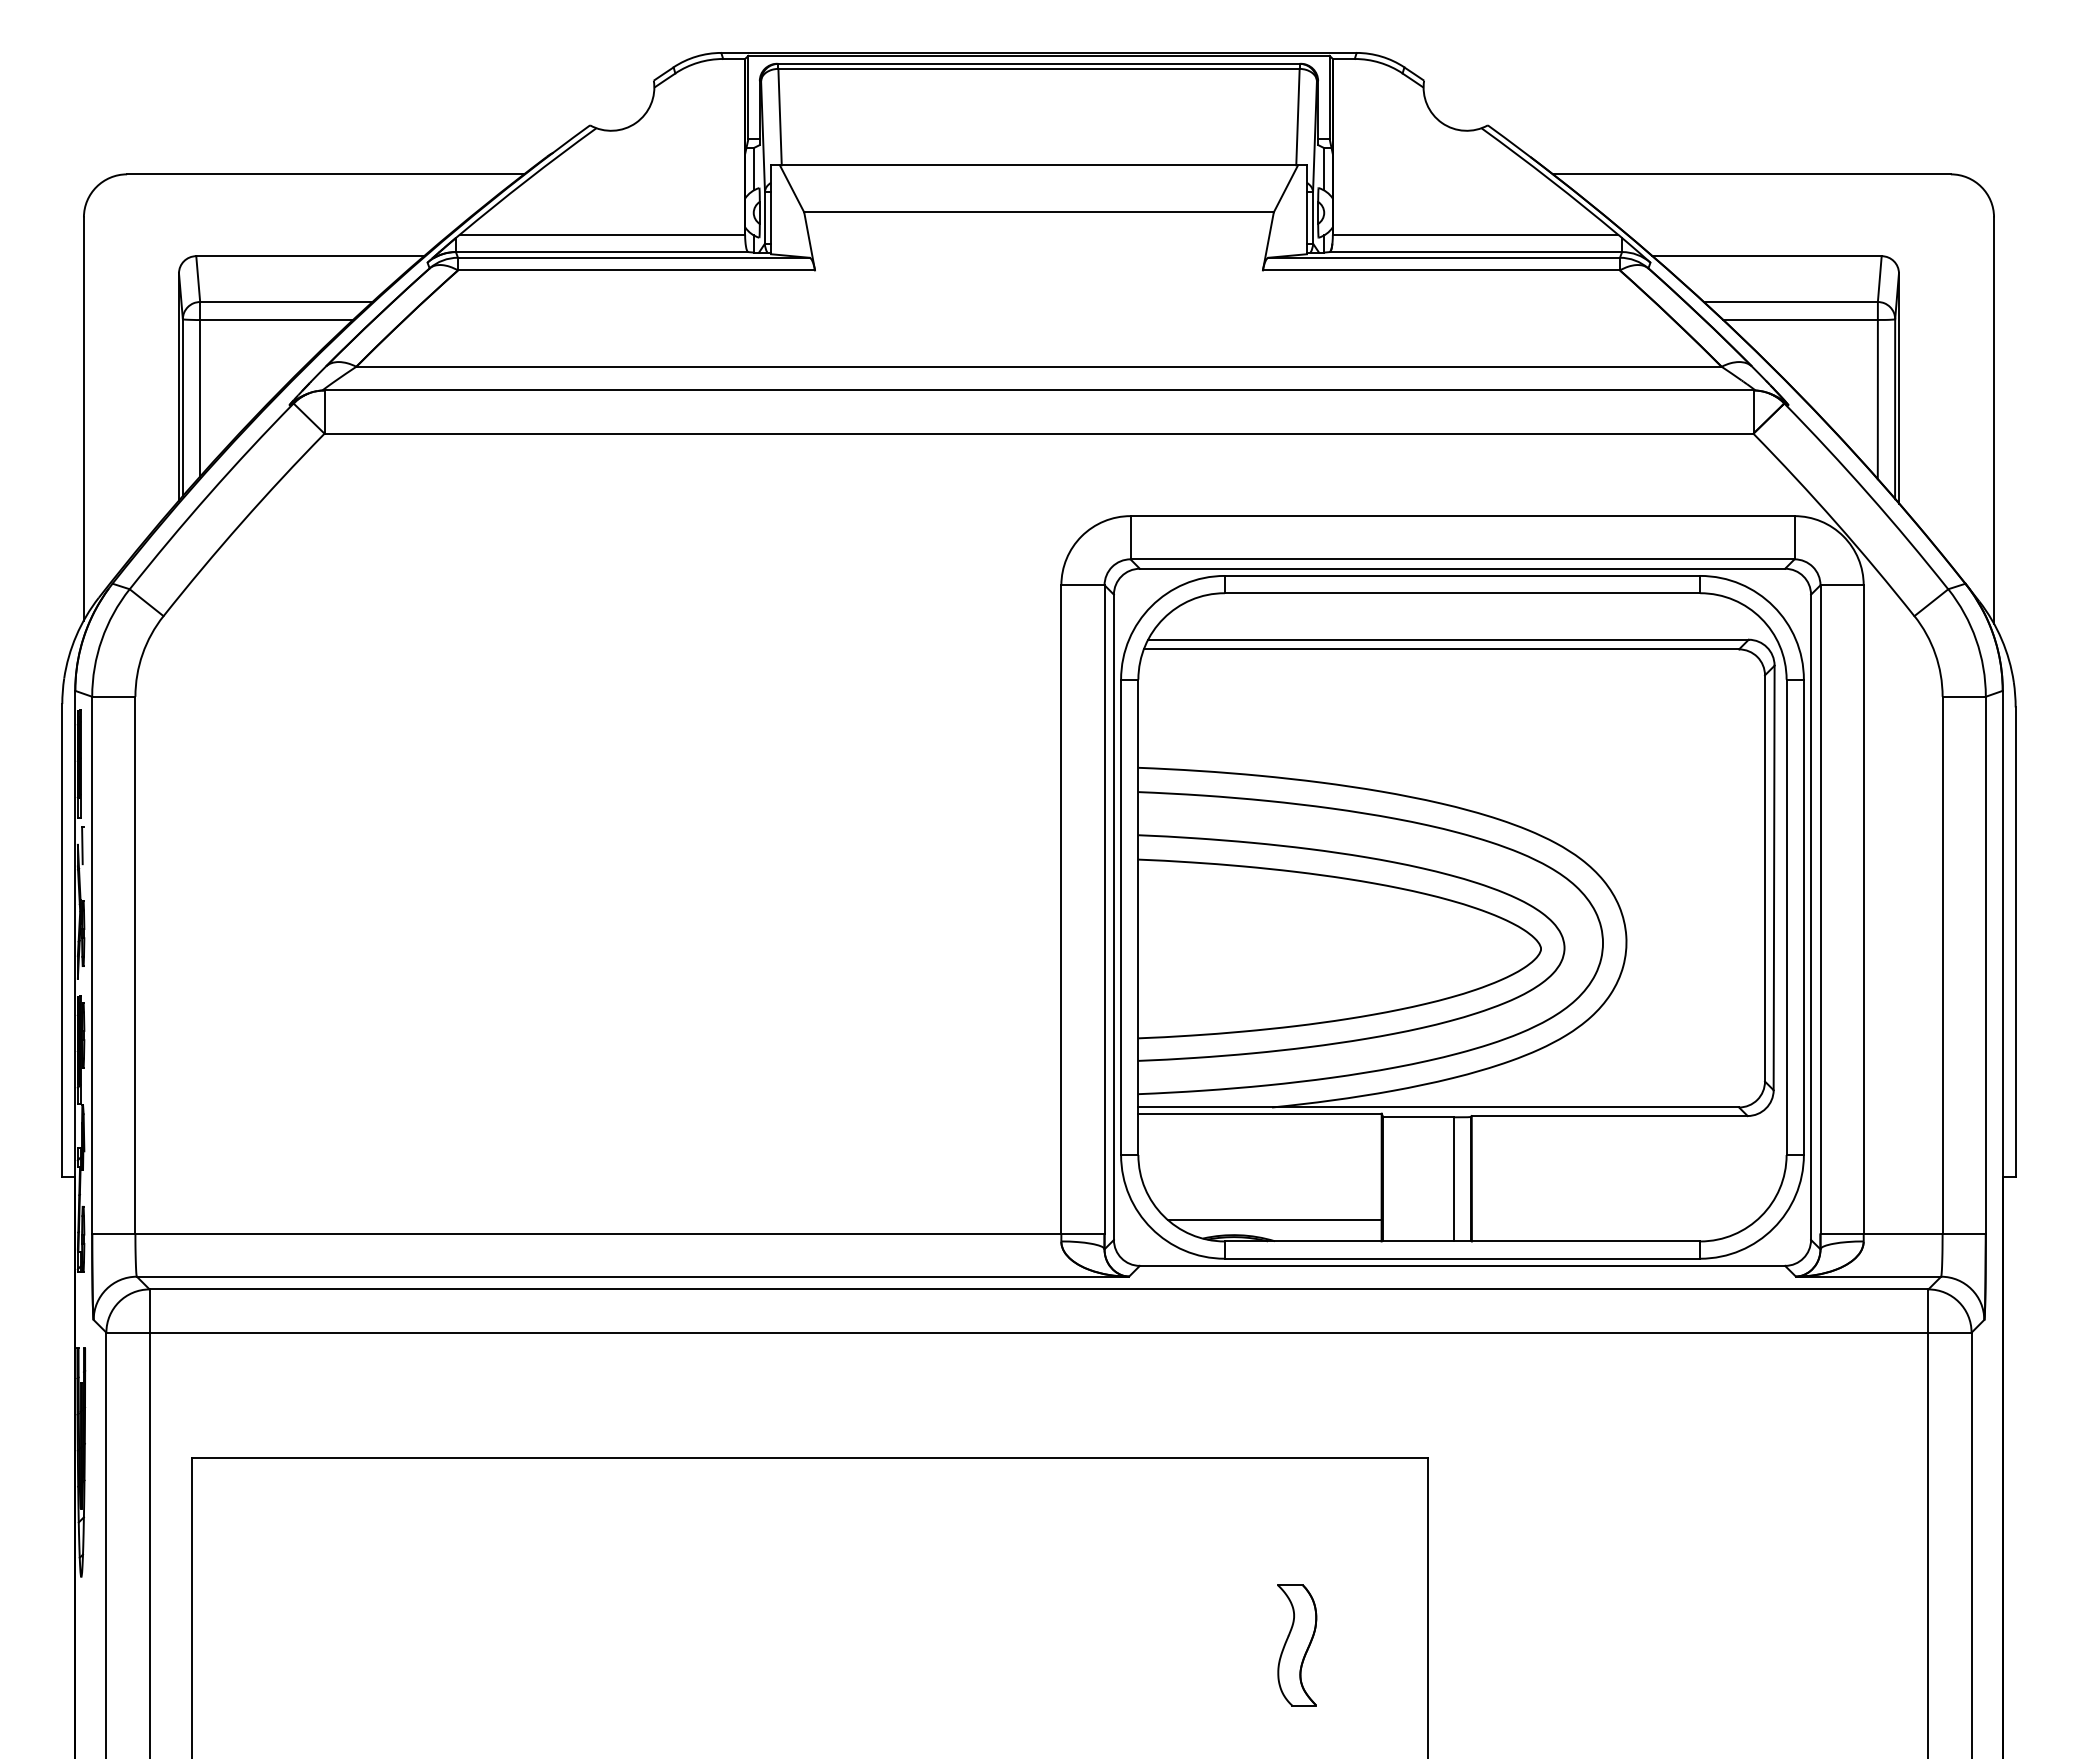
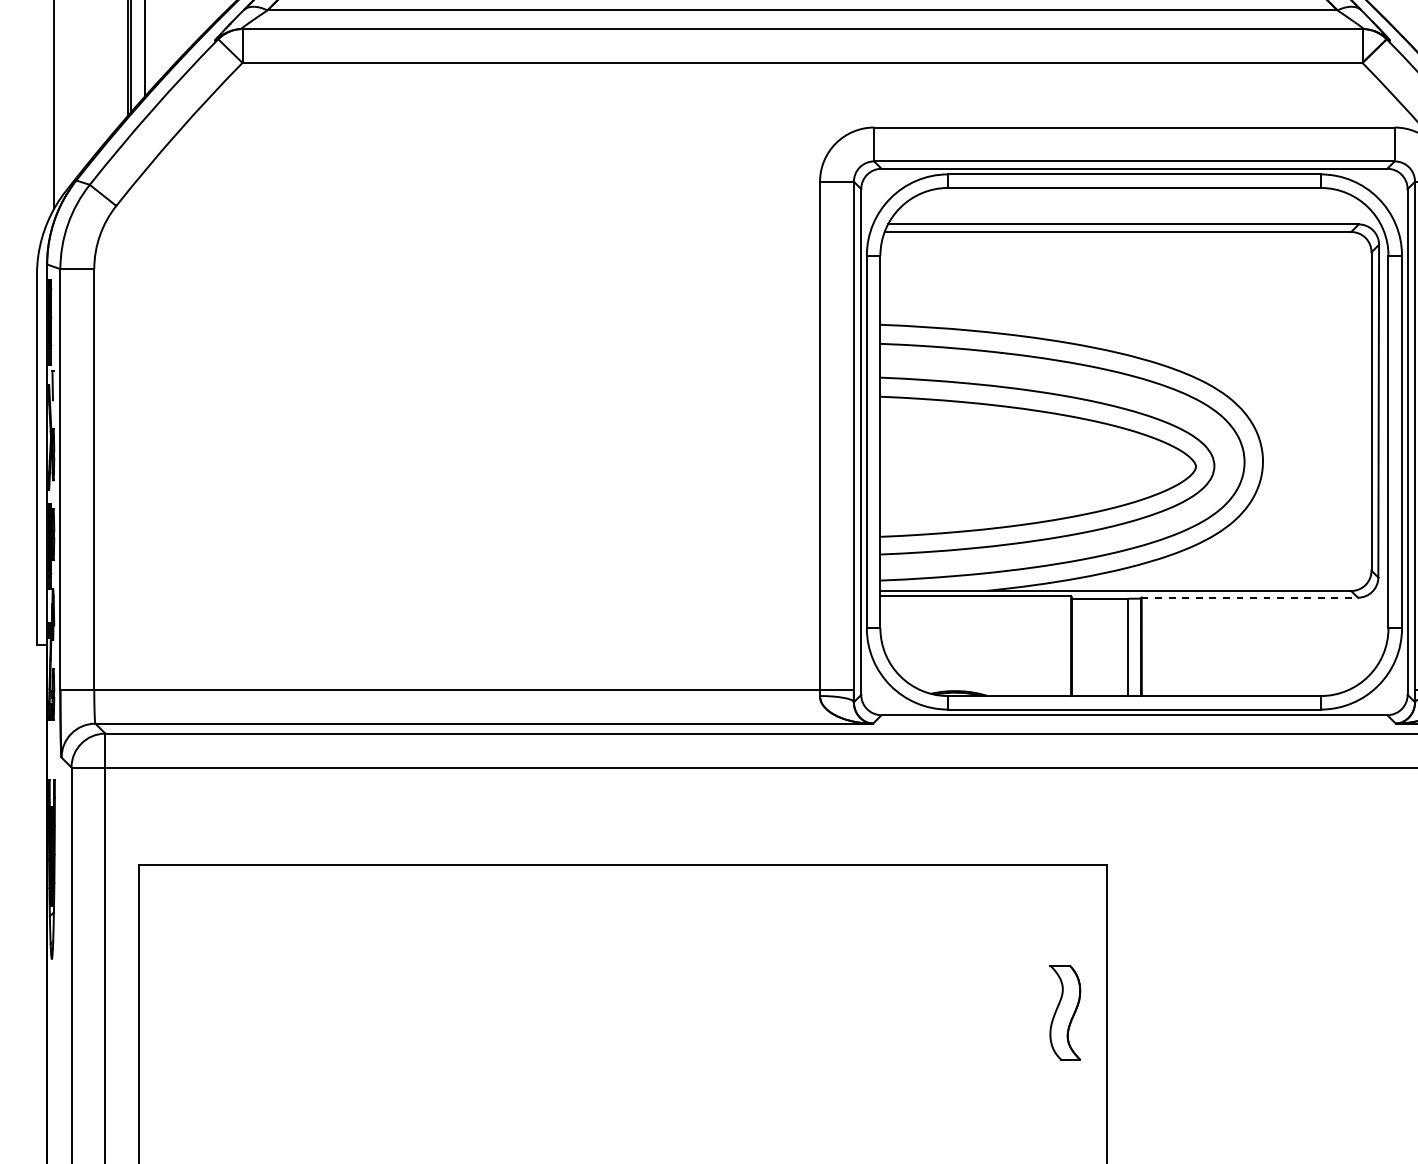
line: (1609, 1116) -> (1249, 598), solid -> dashed
line: (1274, 1219) -> (987, 678), removed
part: (1297, 1645) -> (1065, 1012), moved

